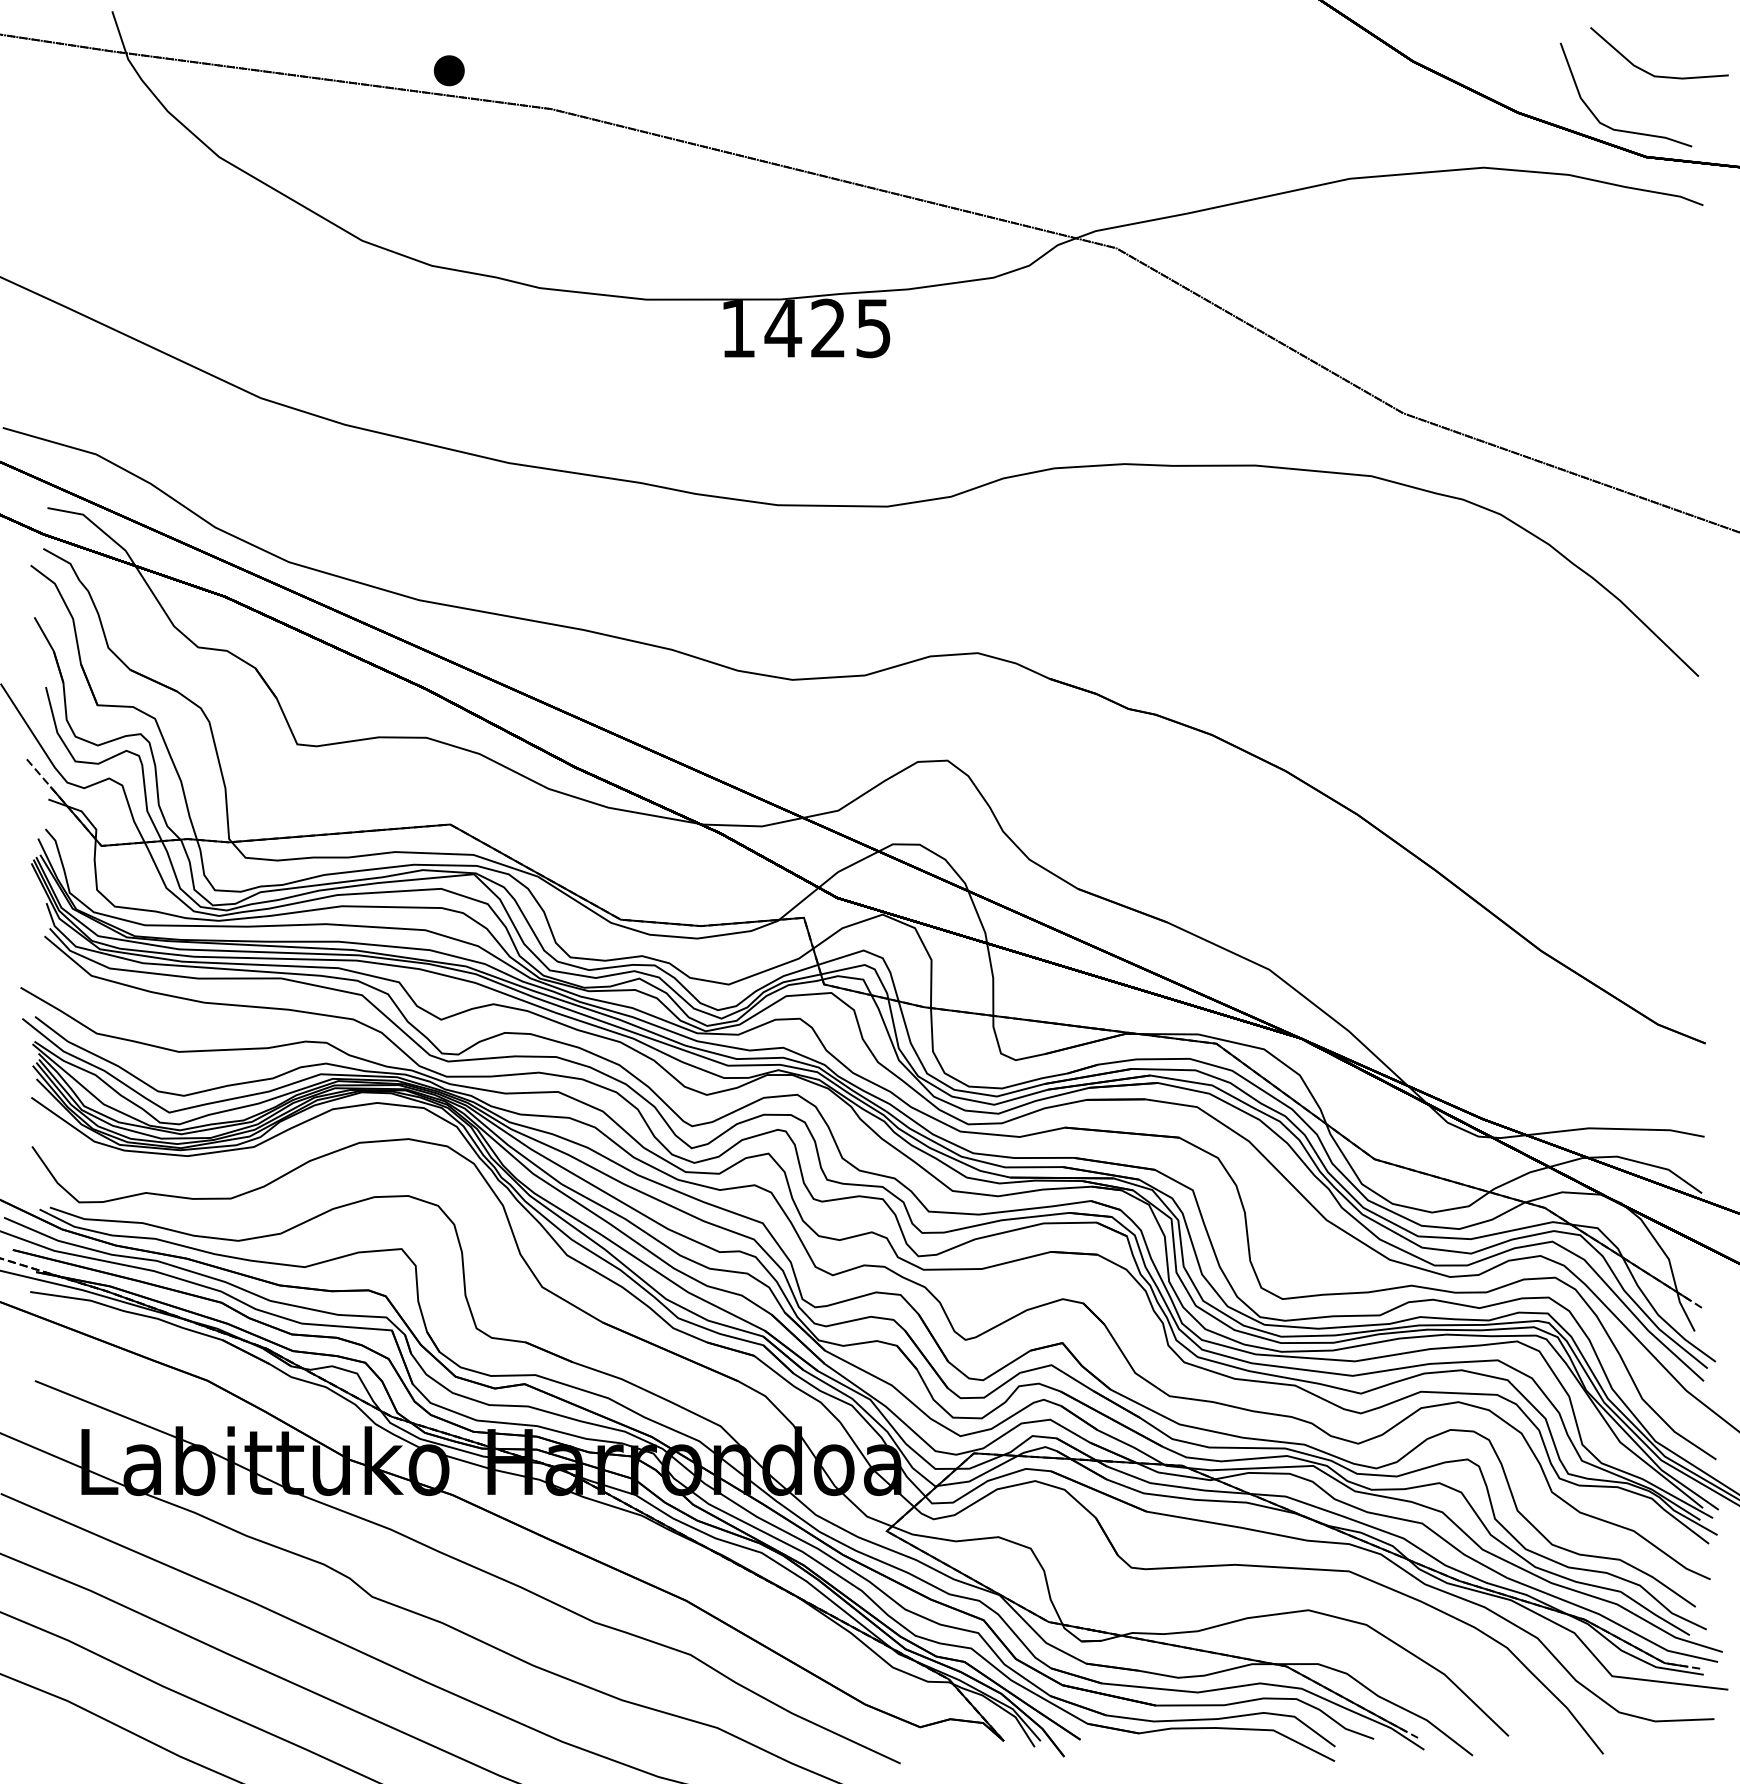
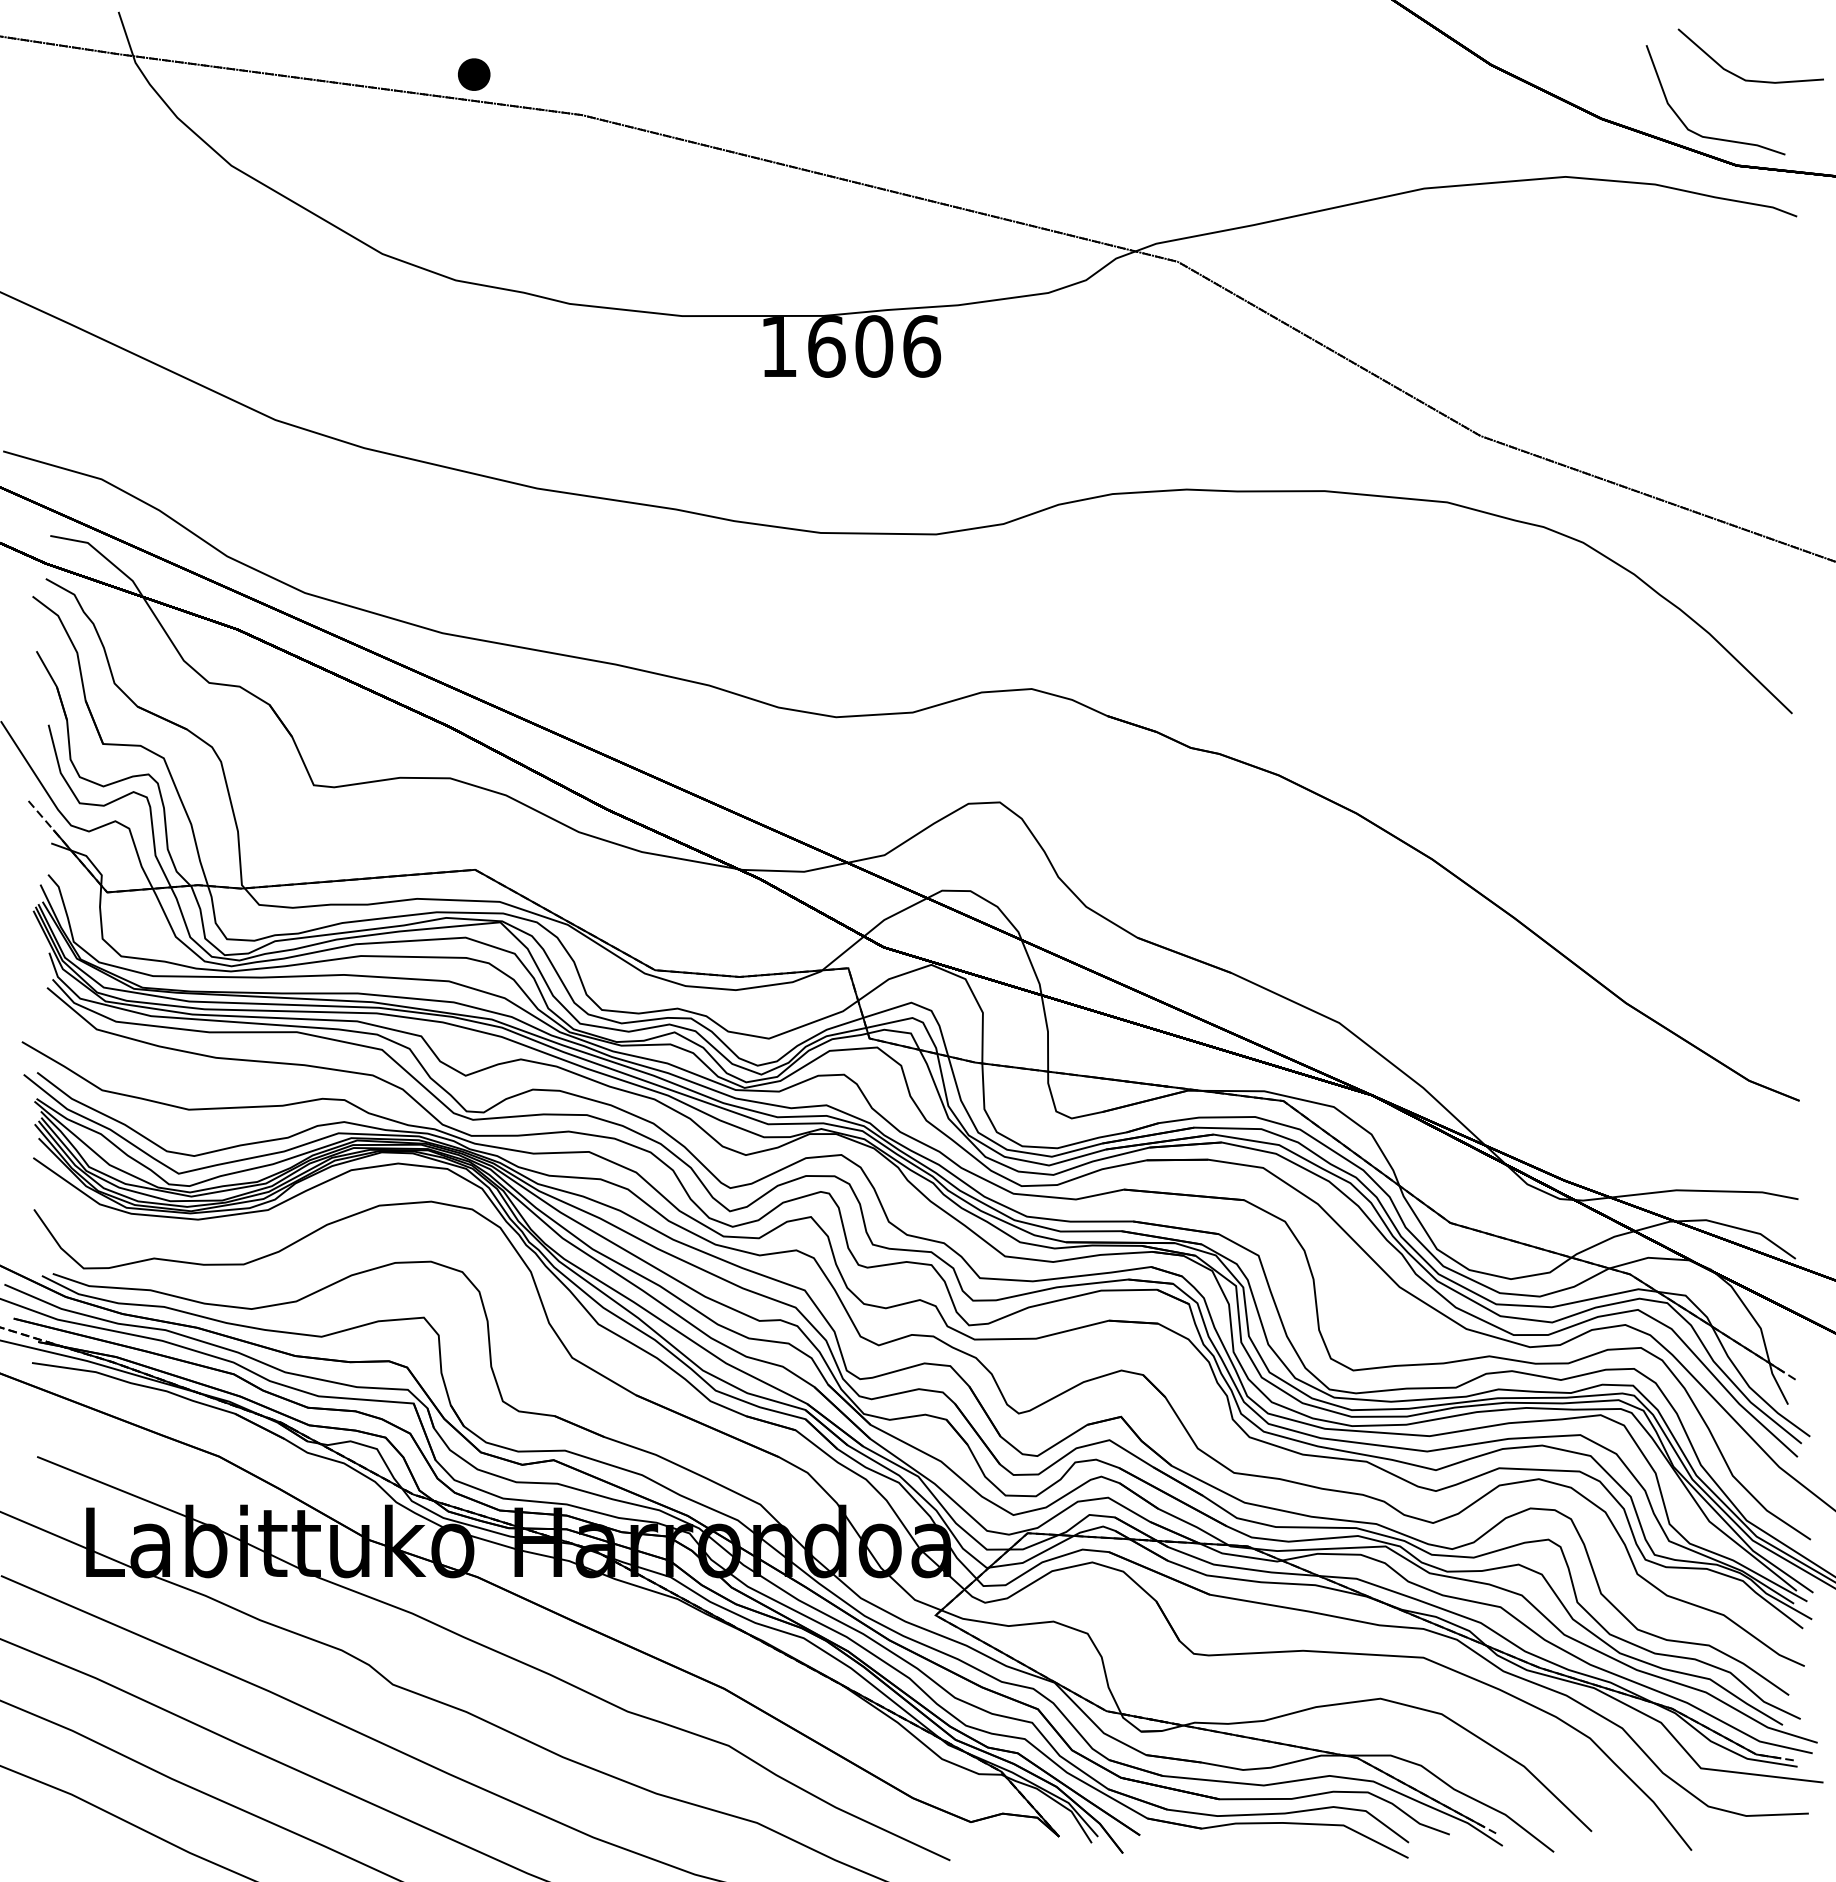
text: (827, 328) -> (873, 346), 1425 -> 1606

